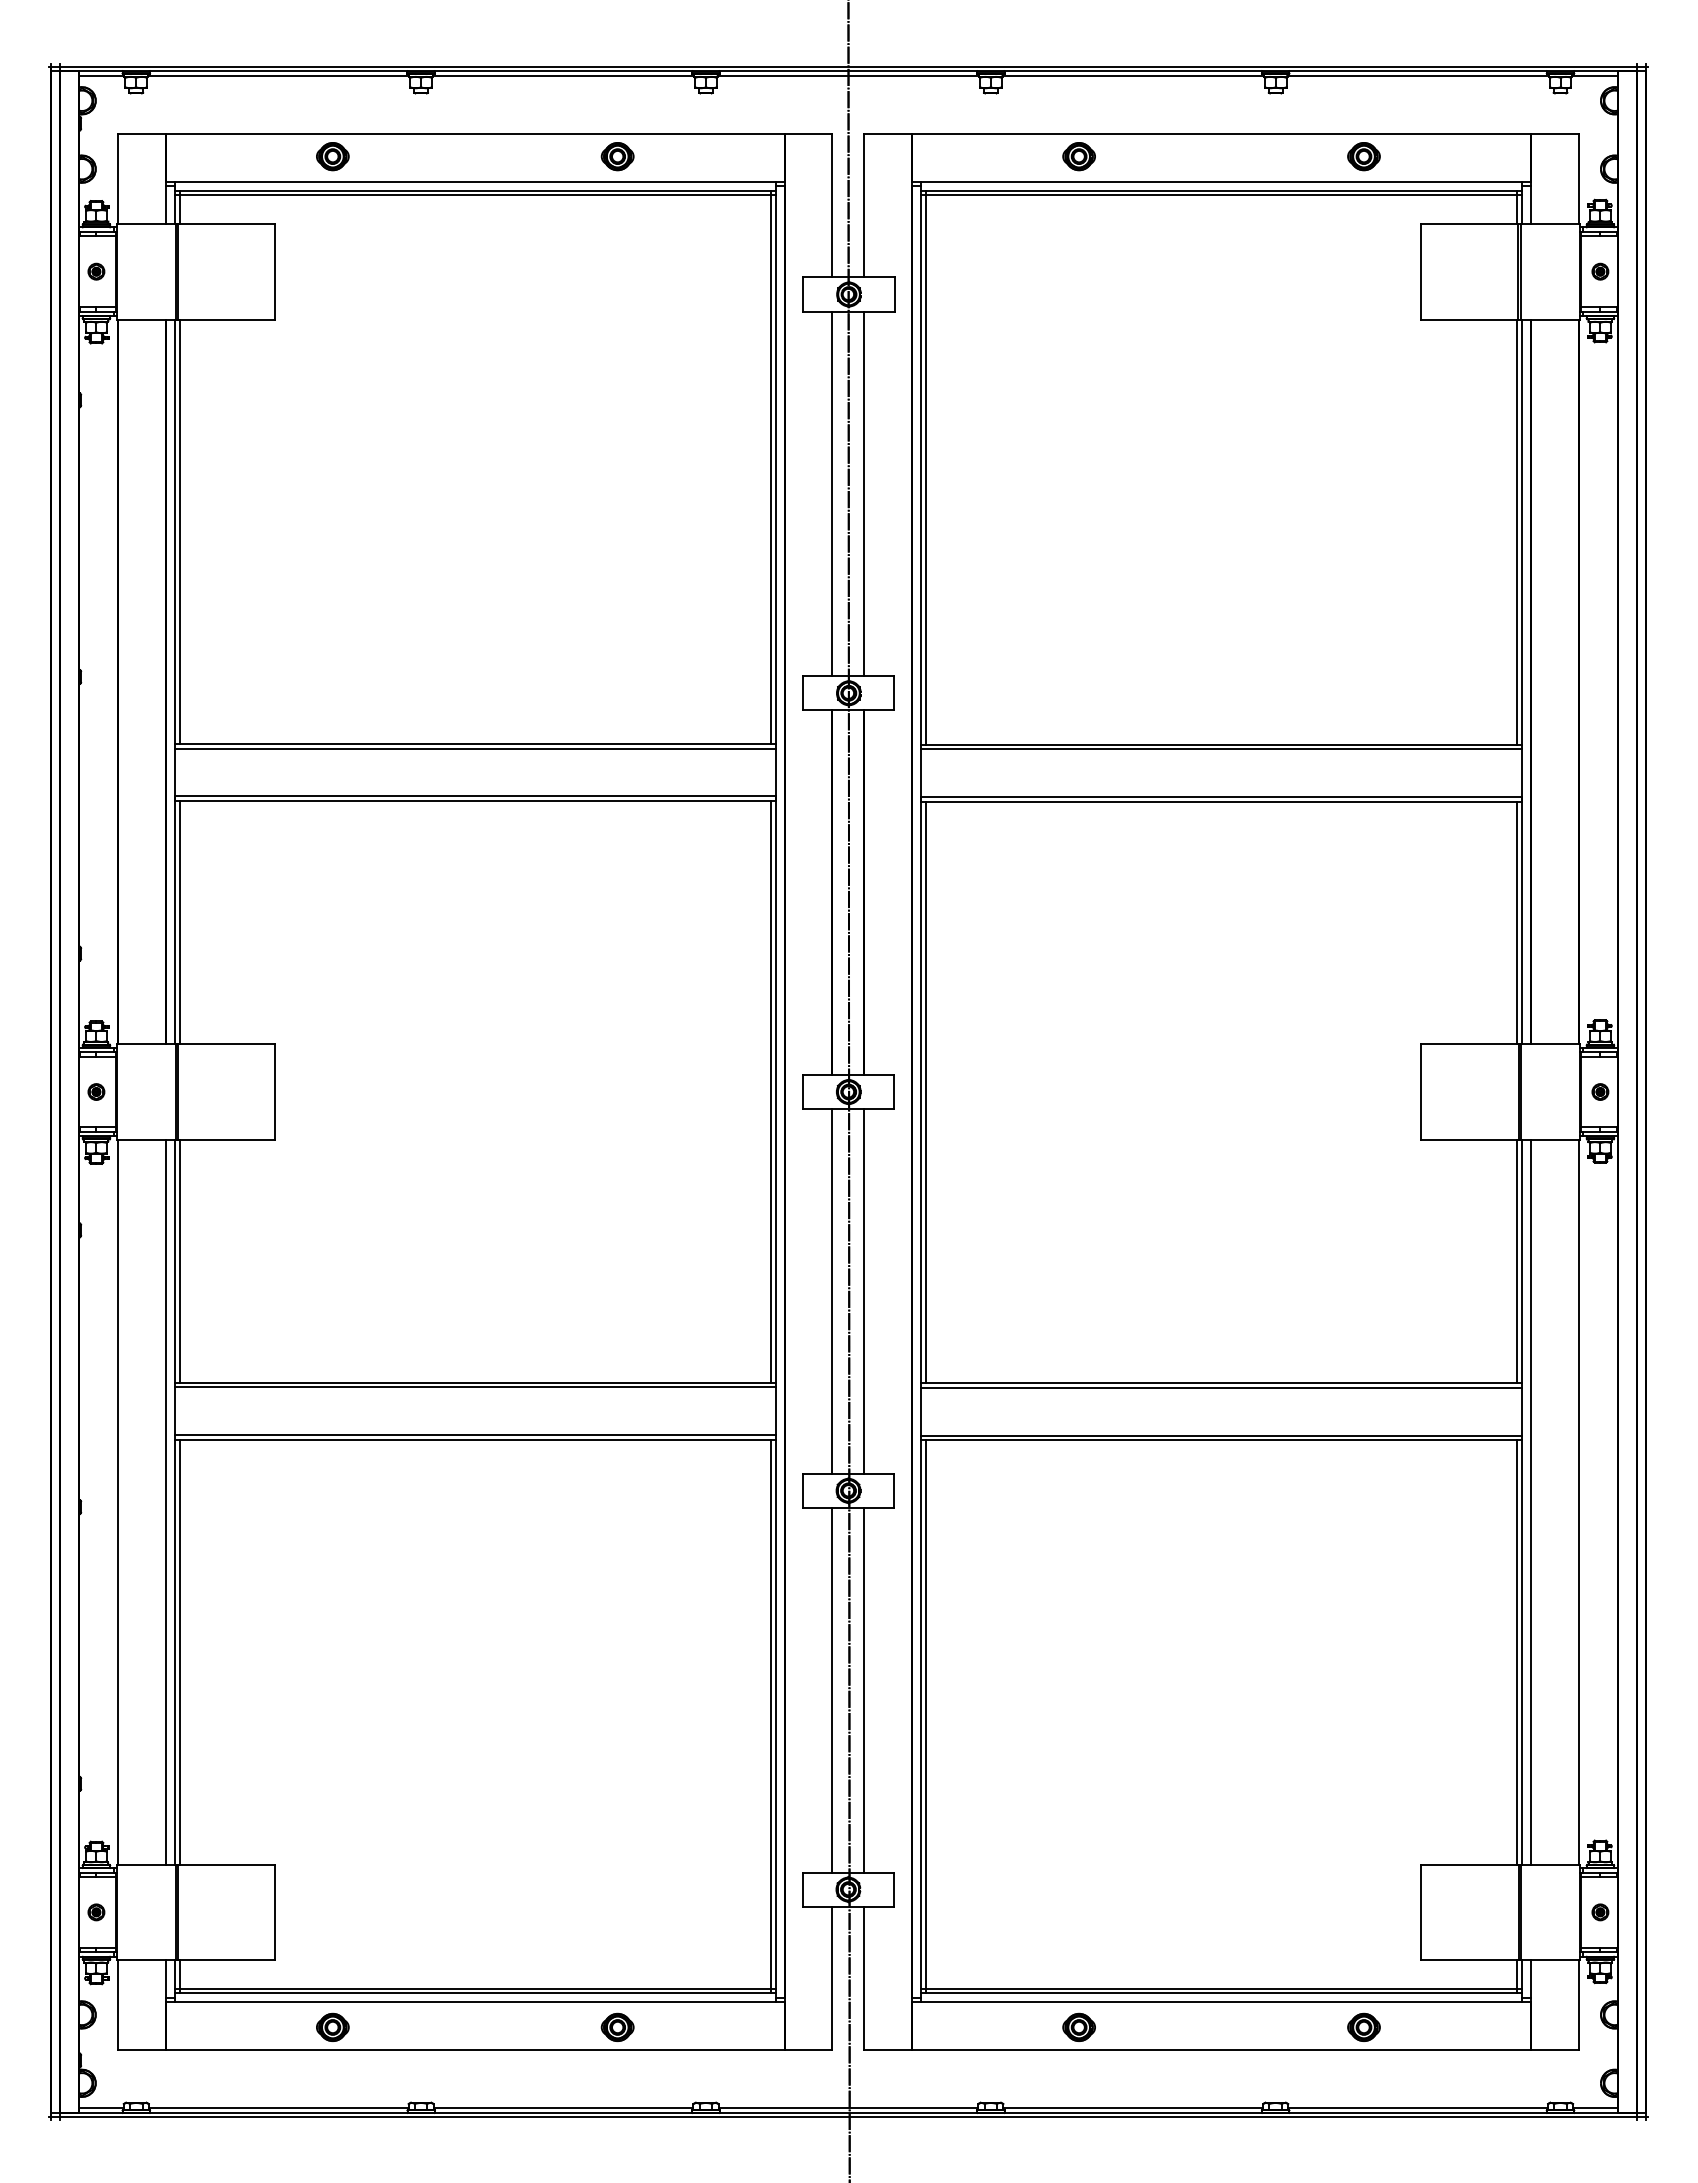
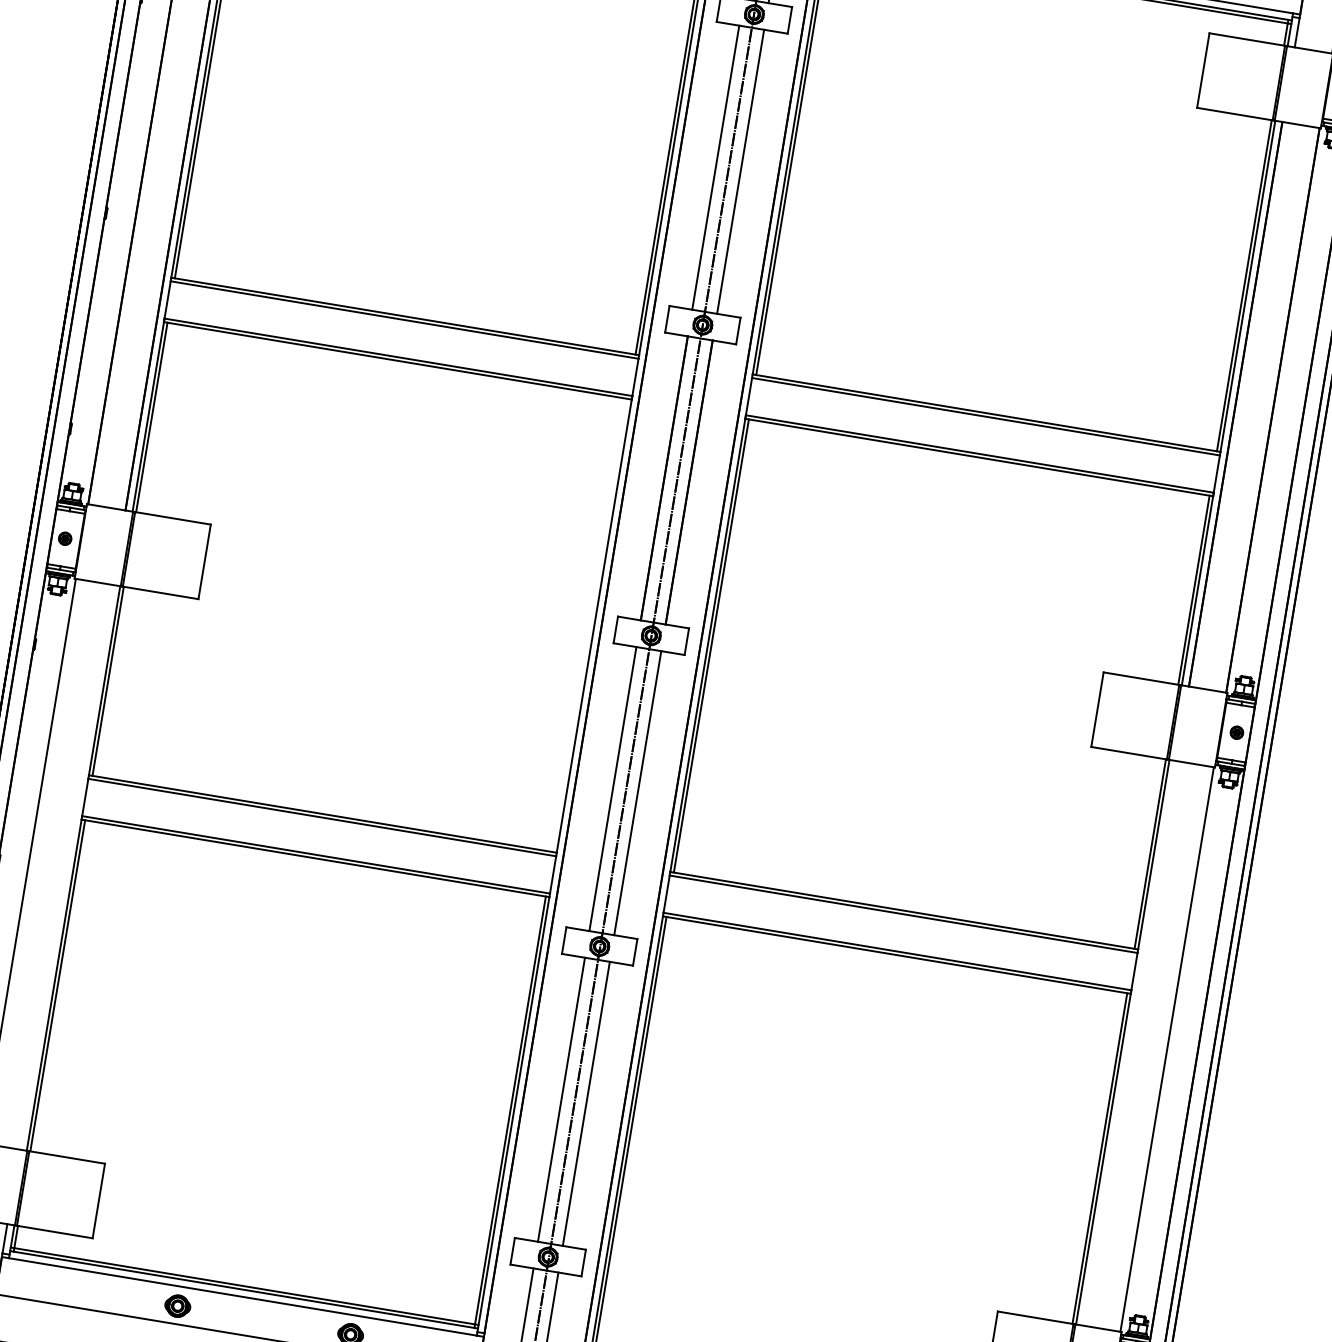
line: (770, 1091) -> (590, 625), removed
line: (165, 1501) -> (66, 866), removed
line: (1530, 1501) -> (1129, 1042), removed
part: (332, 2026) -> (177, 1305), moved

